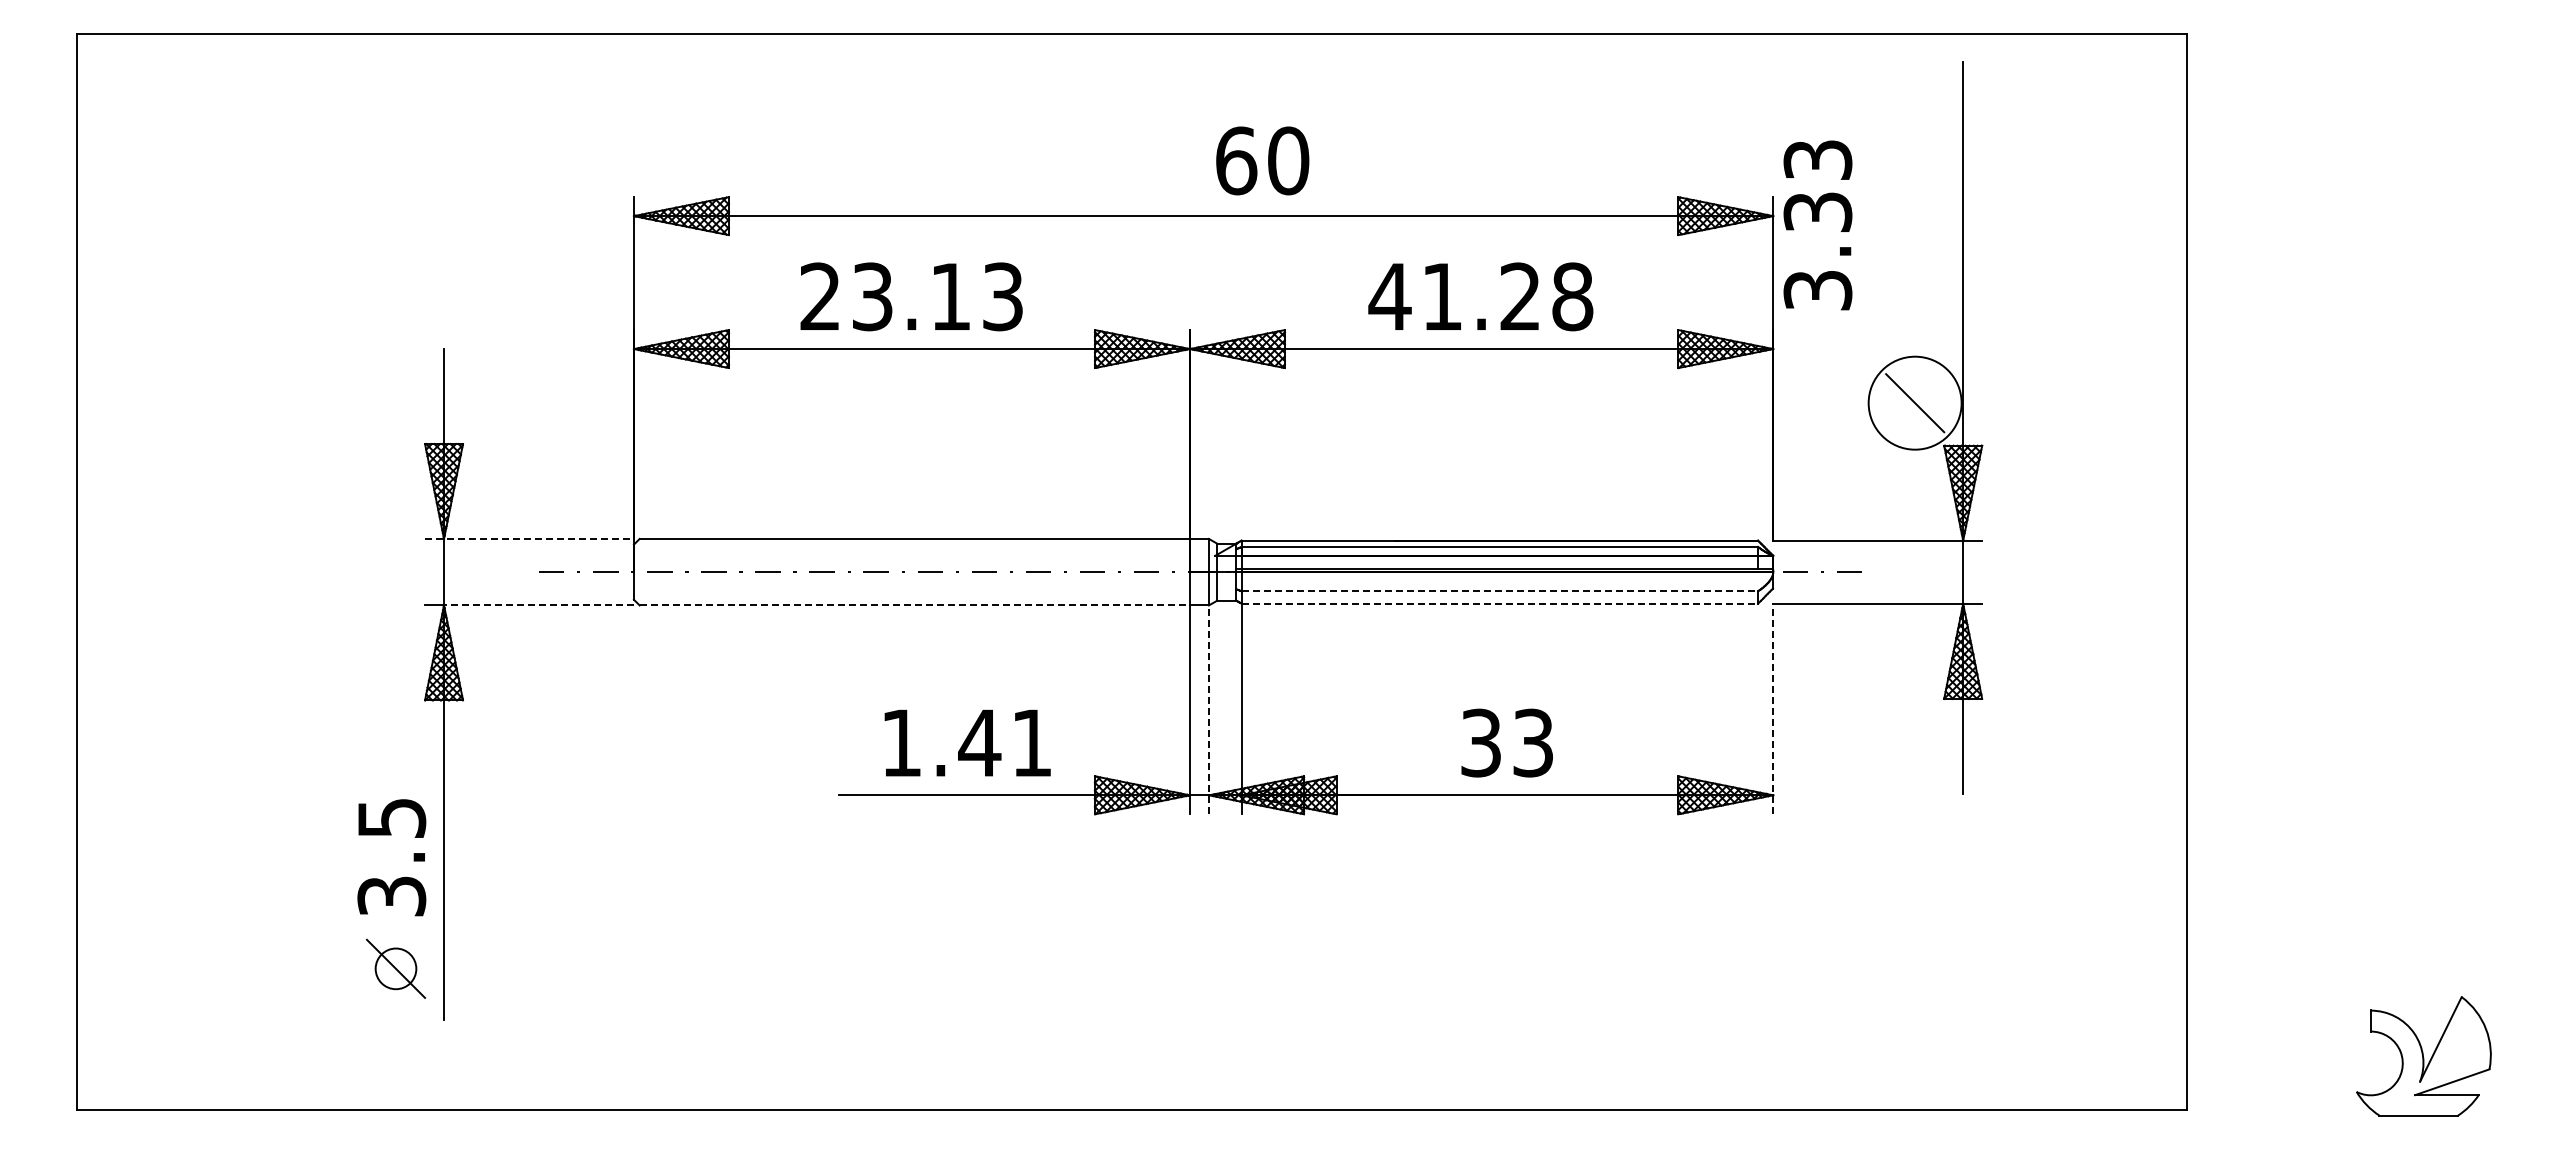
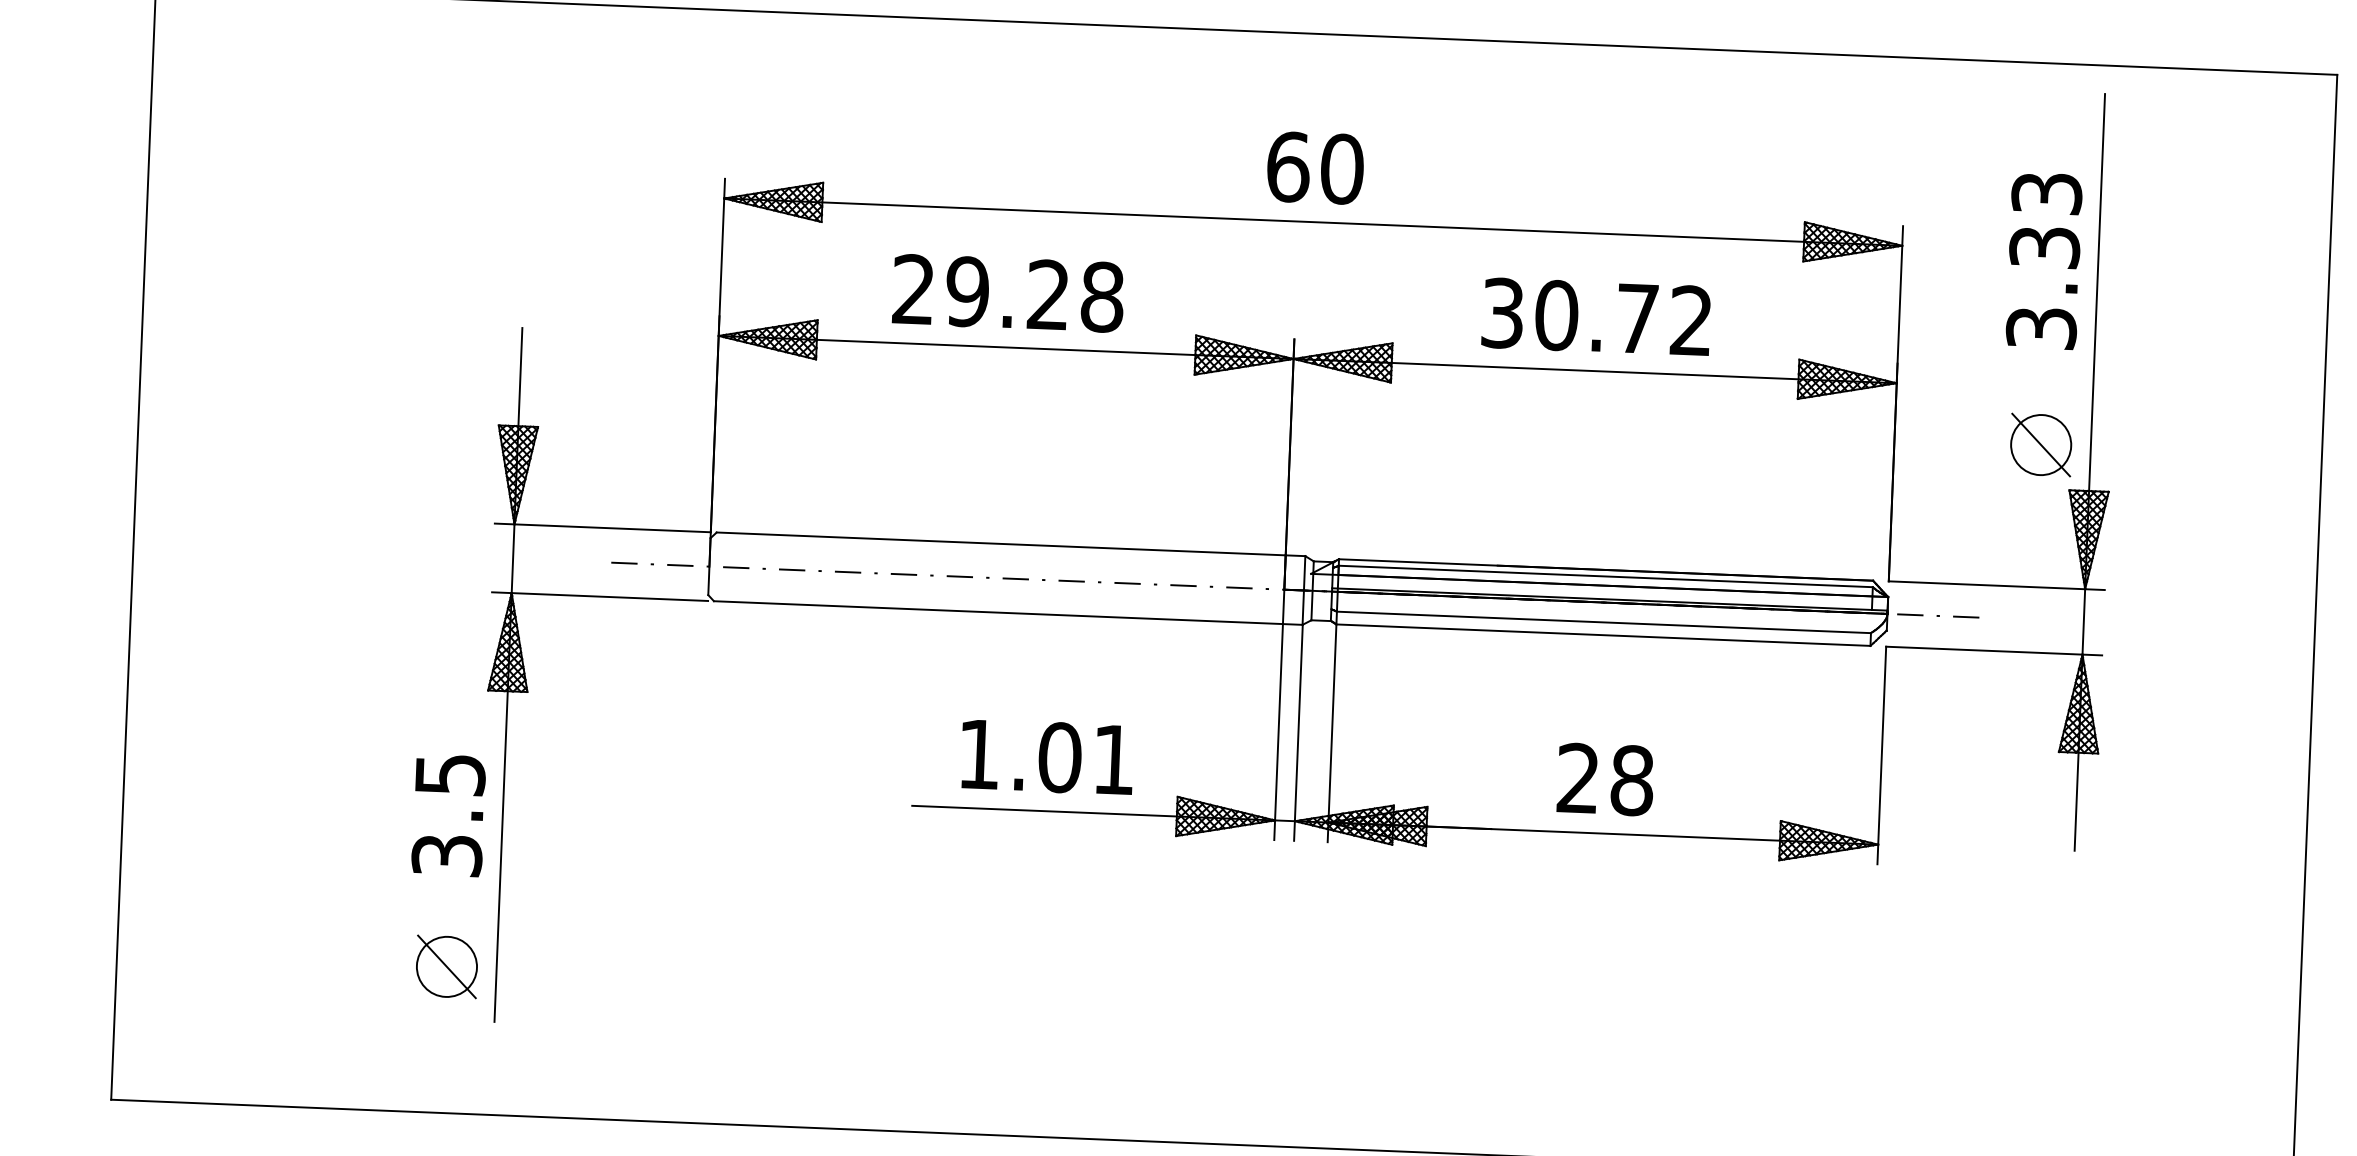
text: (1262, 160) -> (1315, 167), moved
text: (1817, 225) -> (2043, 261), moved
text: (937, 296) -> (1034, 294), 23.13 -> 29.28
text: (1480, 296) -> (1596, 316), 41.28 -> 30.72
circle: (1915, 403) -> (2041, 445), size x0.62
line: (530, 538) -> (603, 527), dashed -> solid
line: (1500, 591) -> (1604, 622), dashed -> solid
line: (1500, 603) -> (1604, 634), dashed -> solid
line: (539, 605) -> (610, 597), dashed -> solid
line: (915, 605) -> (999, 612), dashed -> solid
line: (1773, 708) -> (1882, 754), dashed -> solid
line: (1209, 709) -> (1298, 732), dashed -> solid
text: (979, 742) -> (1059, 757), 1.41 -> 1.01
text: (1507, 742) -> (1605, 778), 33 -> 28
text: (391, 857) -> (448, 815), moved
circle: (395, 968) -> (446, 966), size x1.43

